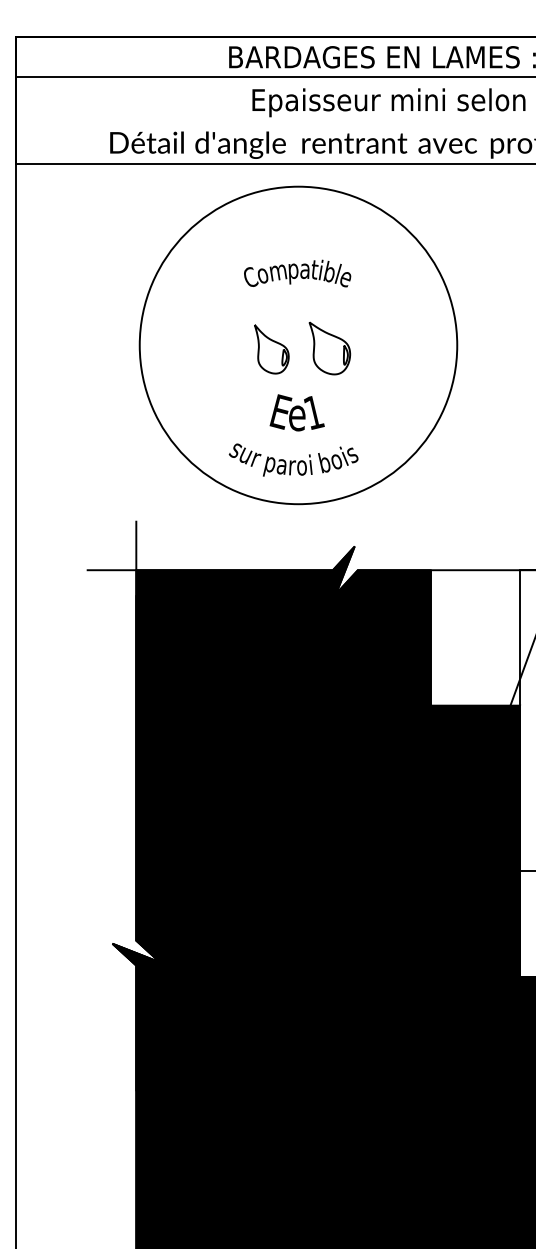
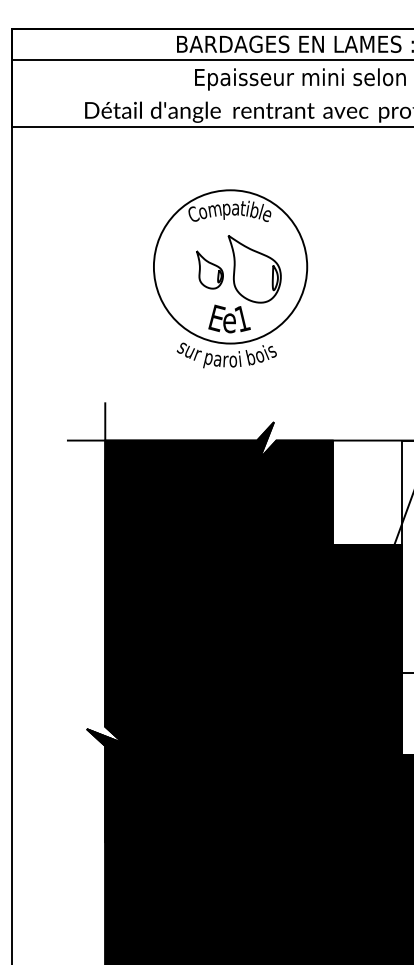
circle: (298, 345) -> (230, 266), size x0.62
part: (329, 348) -> (254, 269), size x1.67

